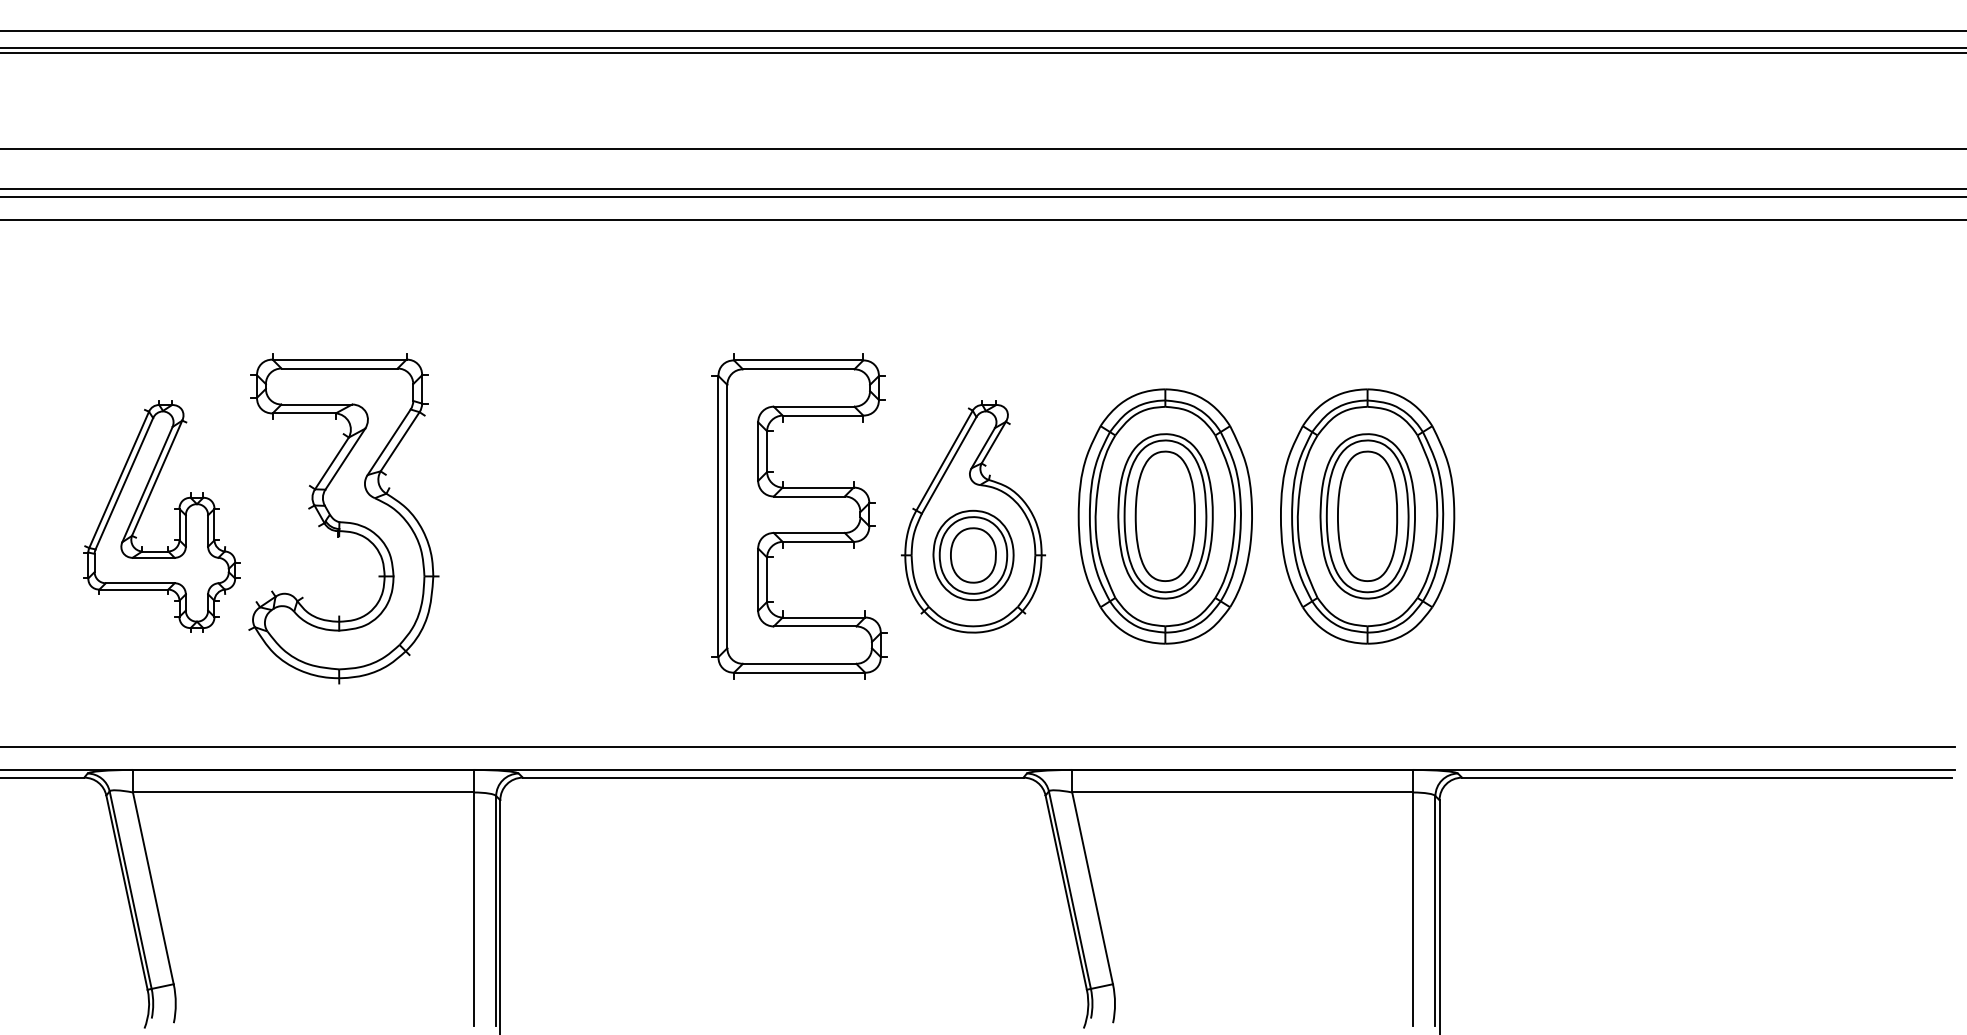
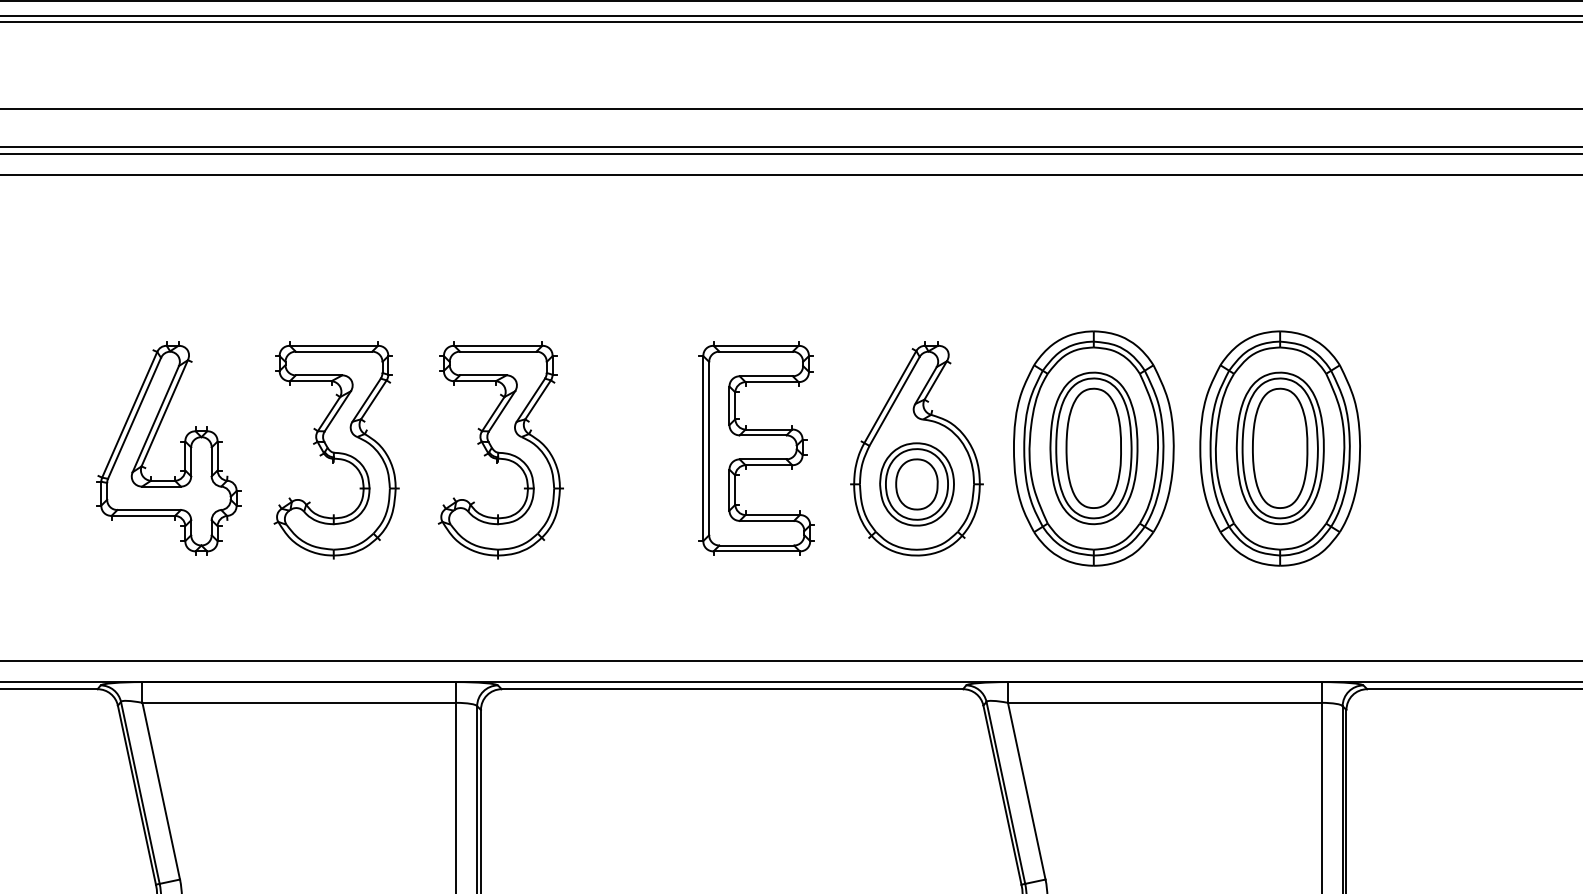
part: (799, 516) -> (756, 448), size x0.71
part: (343, 518) -> (336, 450), size x0.71
part: (521, 518) -> (500, 450), added

